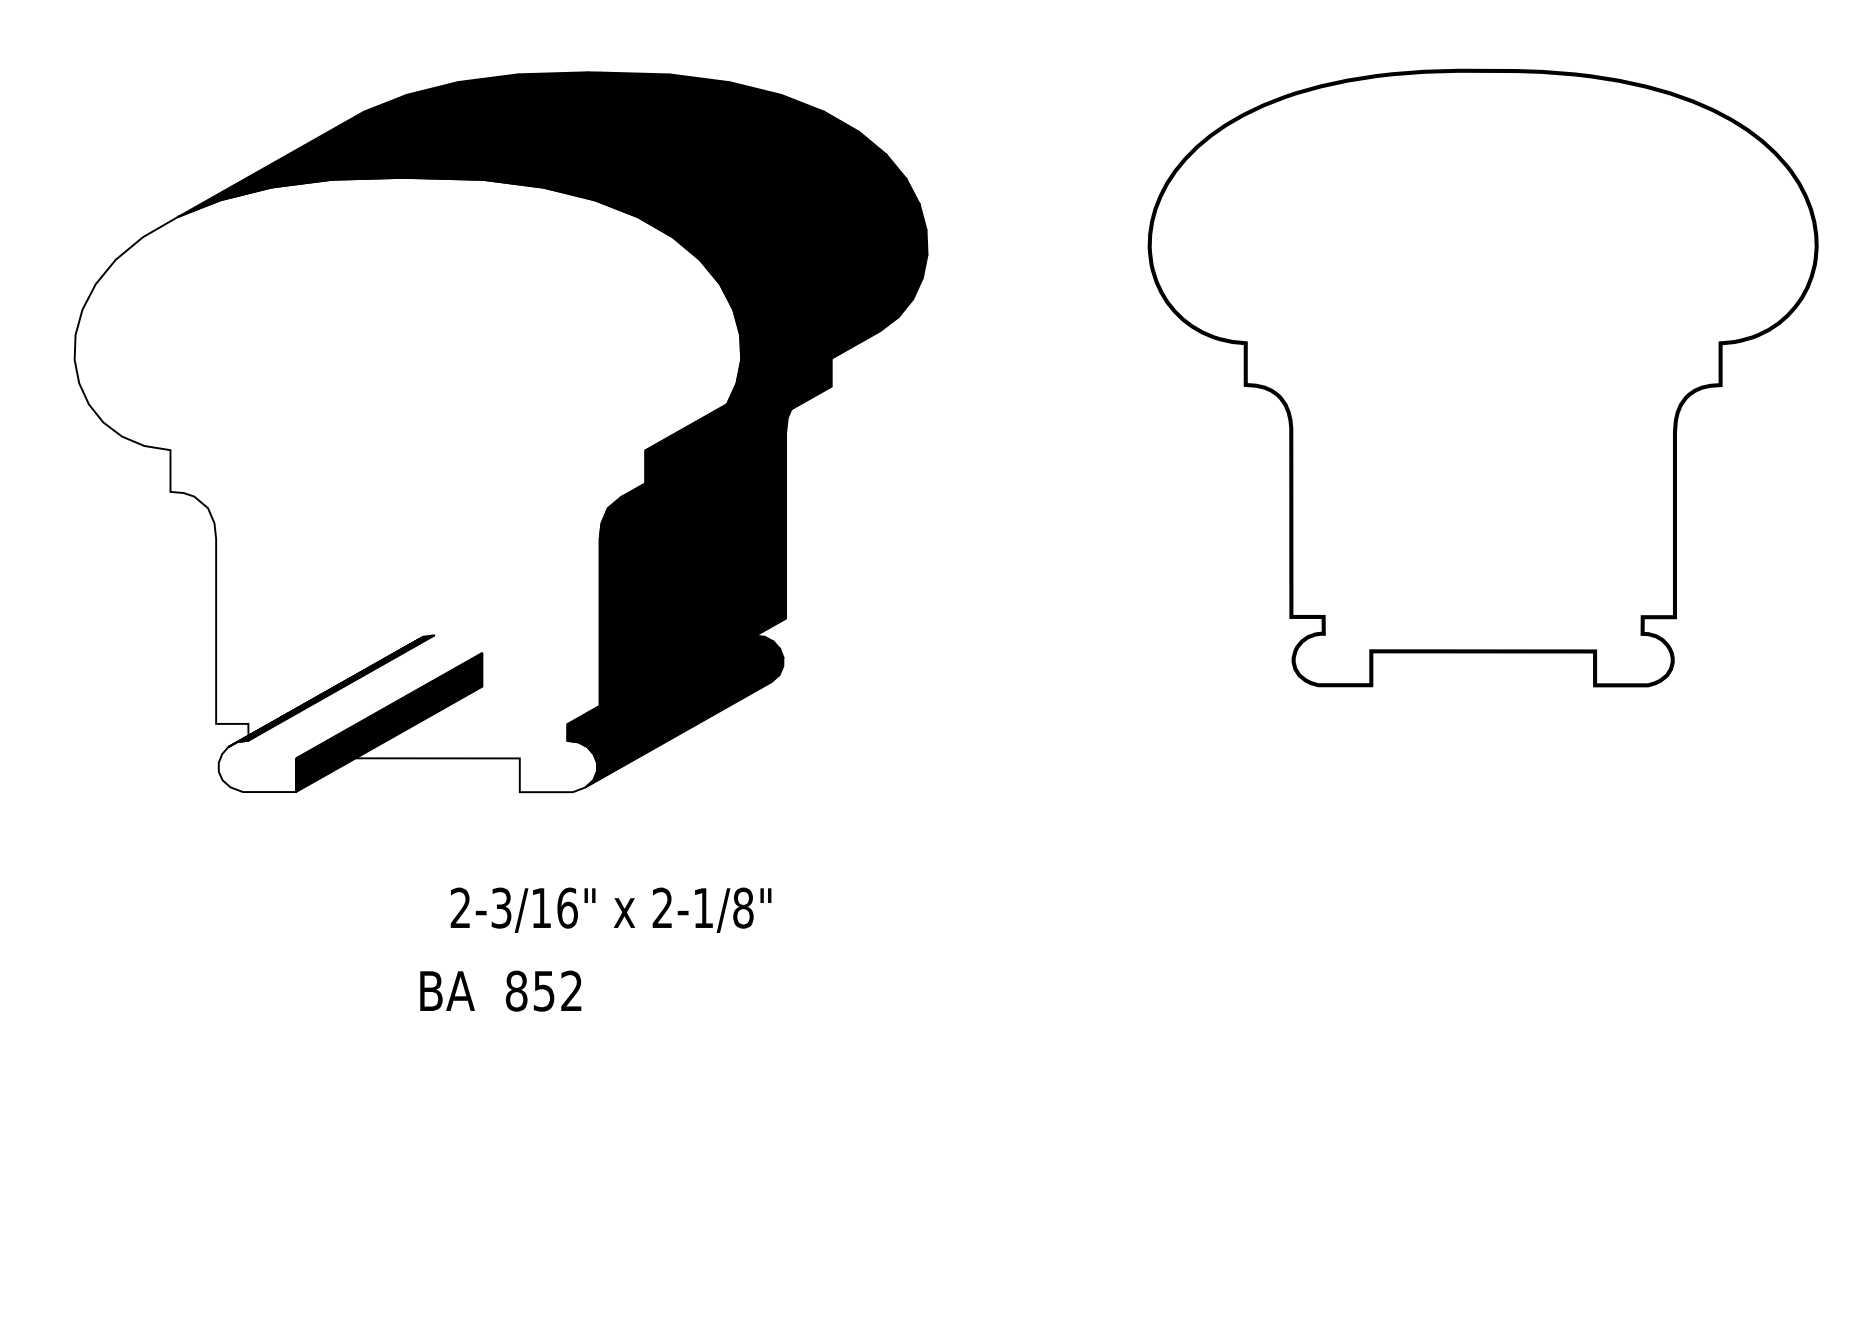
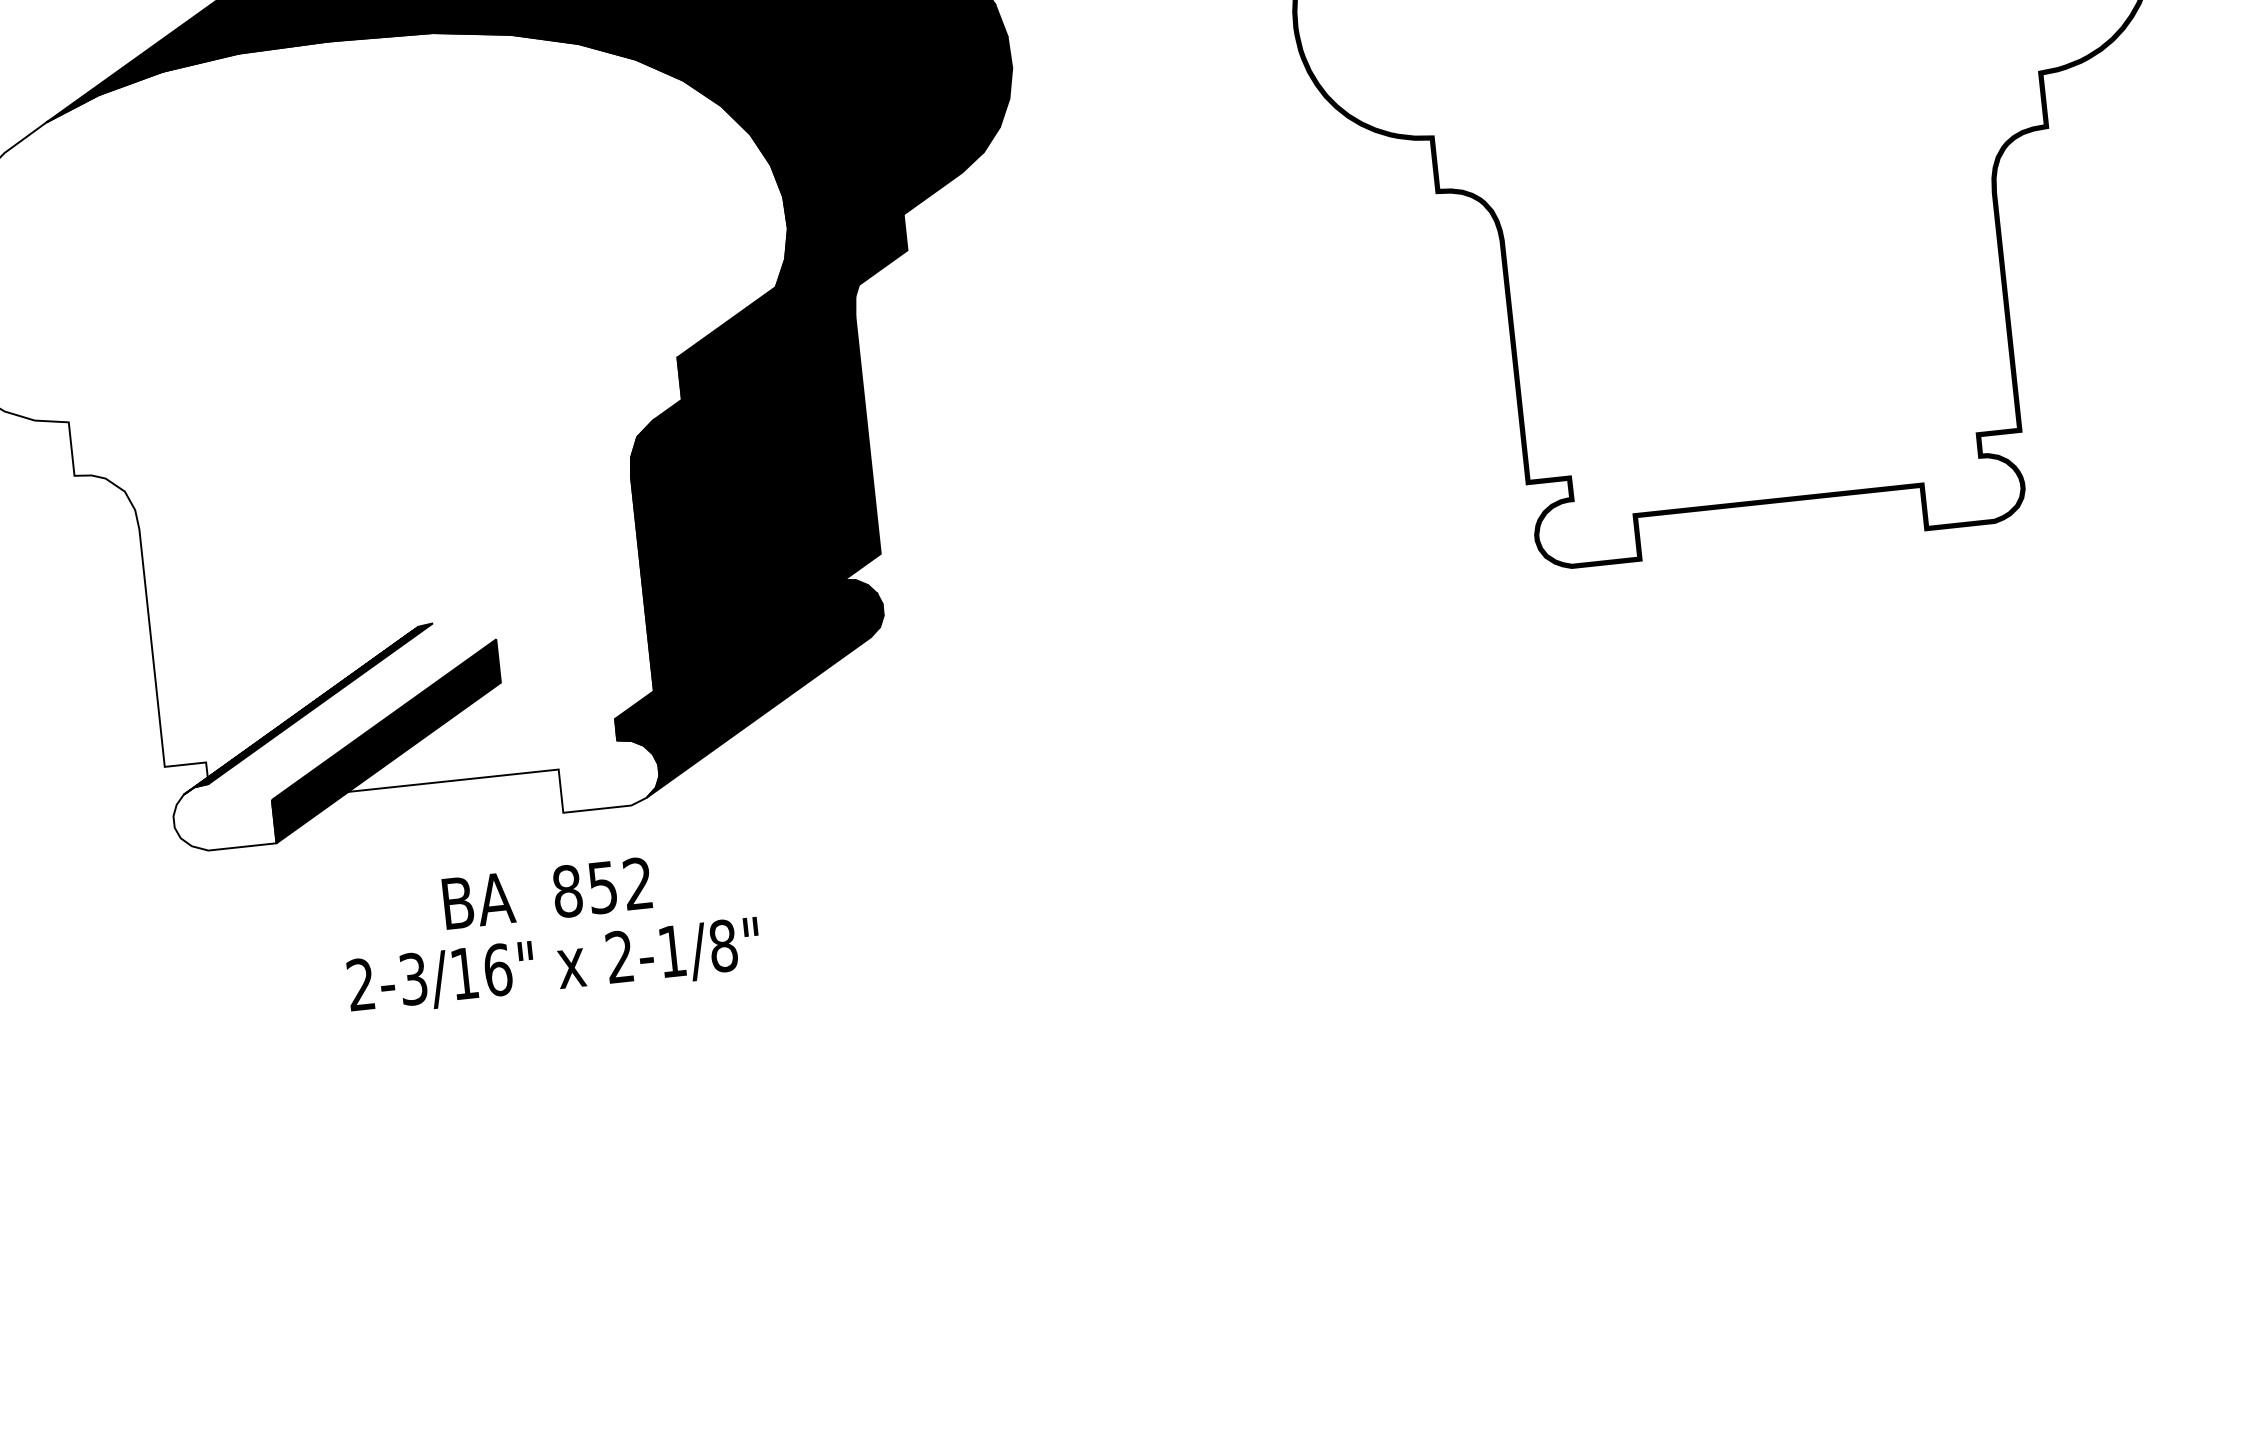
text: (610, 909) -> (553, 965), moved
text: (500, 990) -> (546, 892), moved

